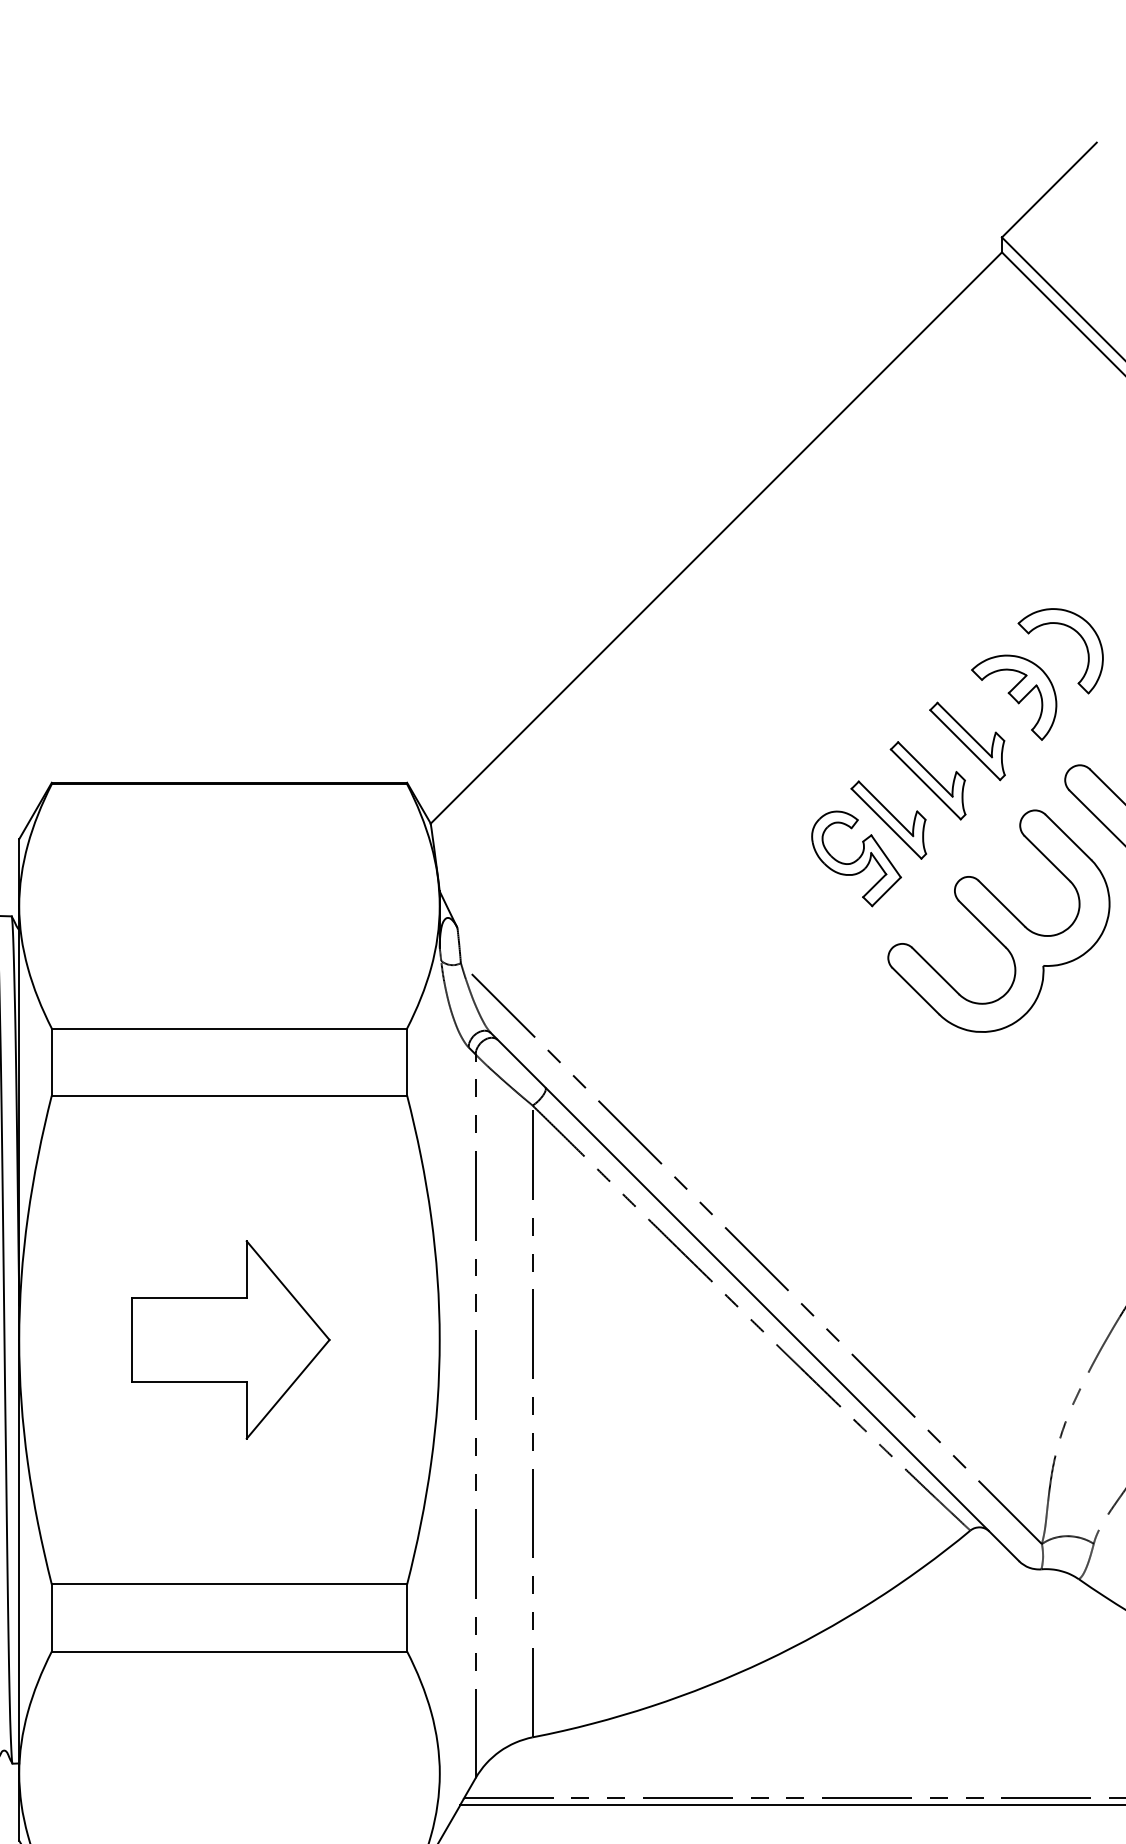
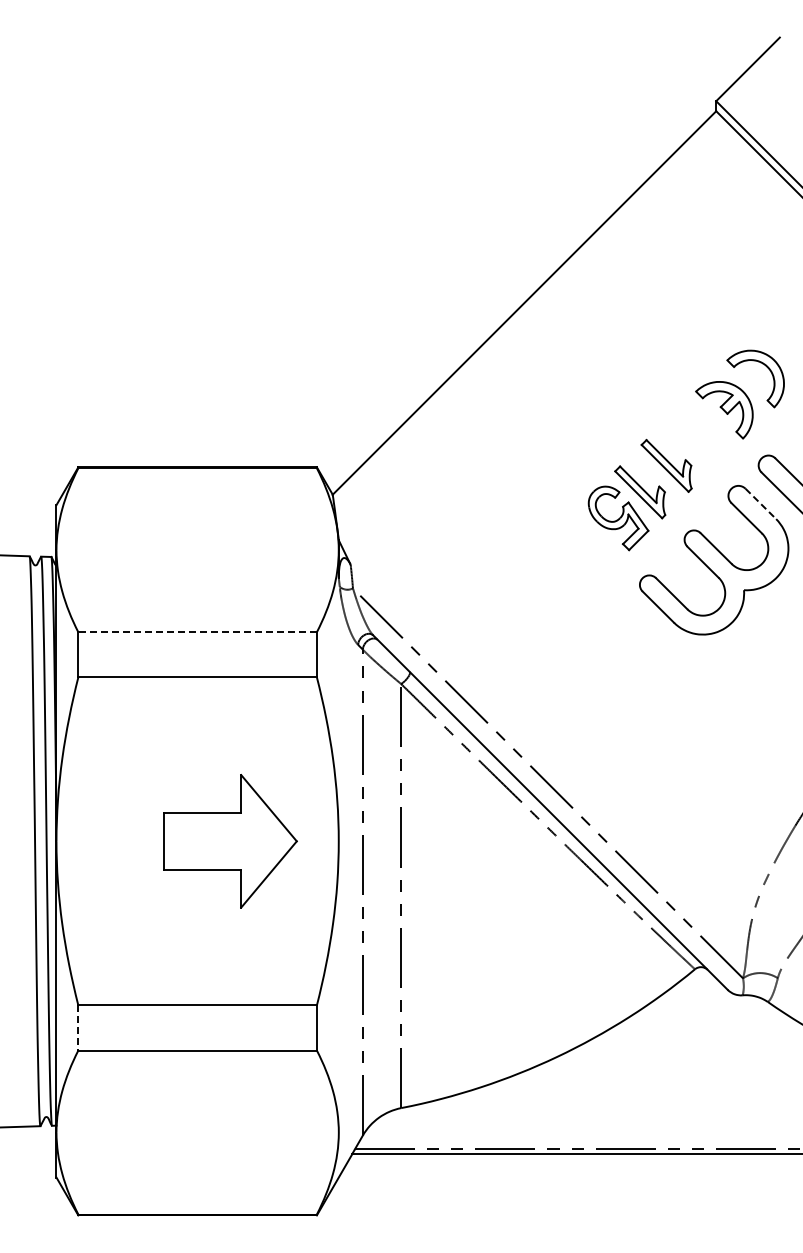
part: (968, 741) -> (693, 439), removed
line: (1067, 836) -> (760, 503), solid -> dashed
line: (229, 1028) -> (197, 632), solid -> dashed
part: (230, 1340) -> (230, 841), moved
line: (52, 1618) -> (78, 1028), solid -> dashed

